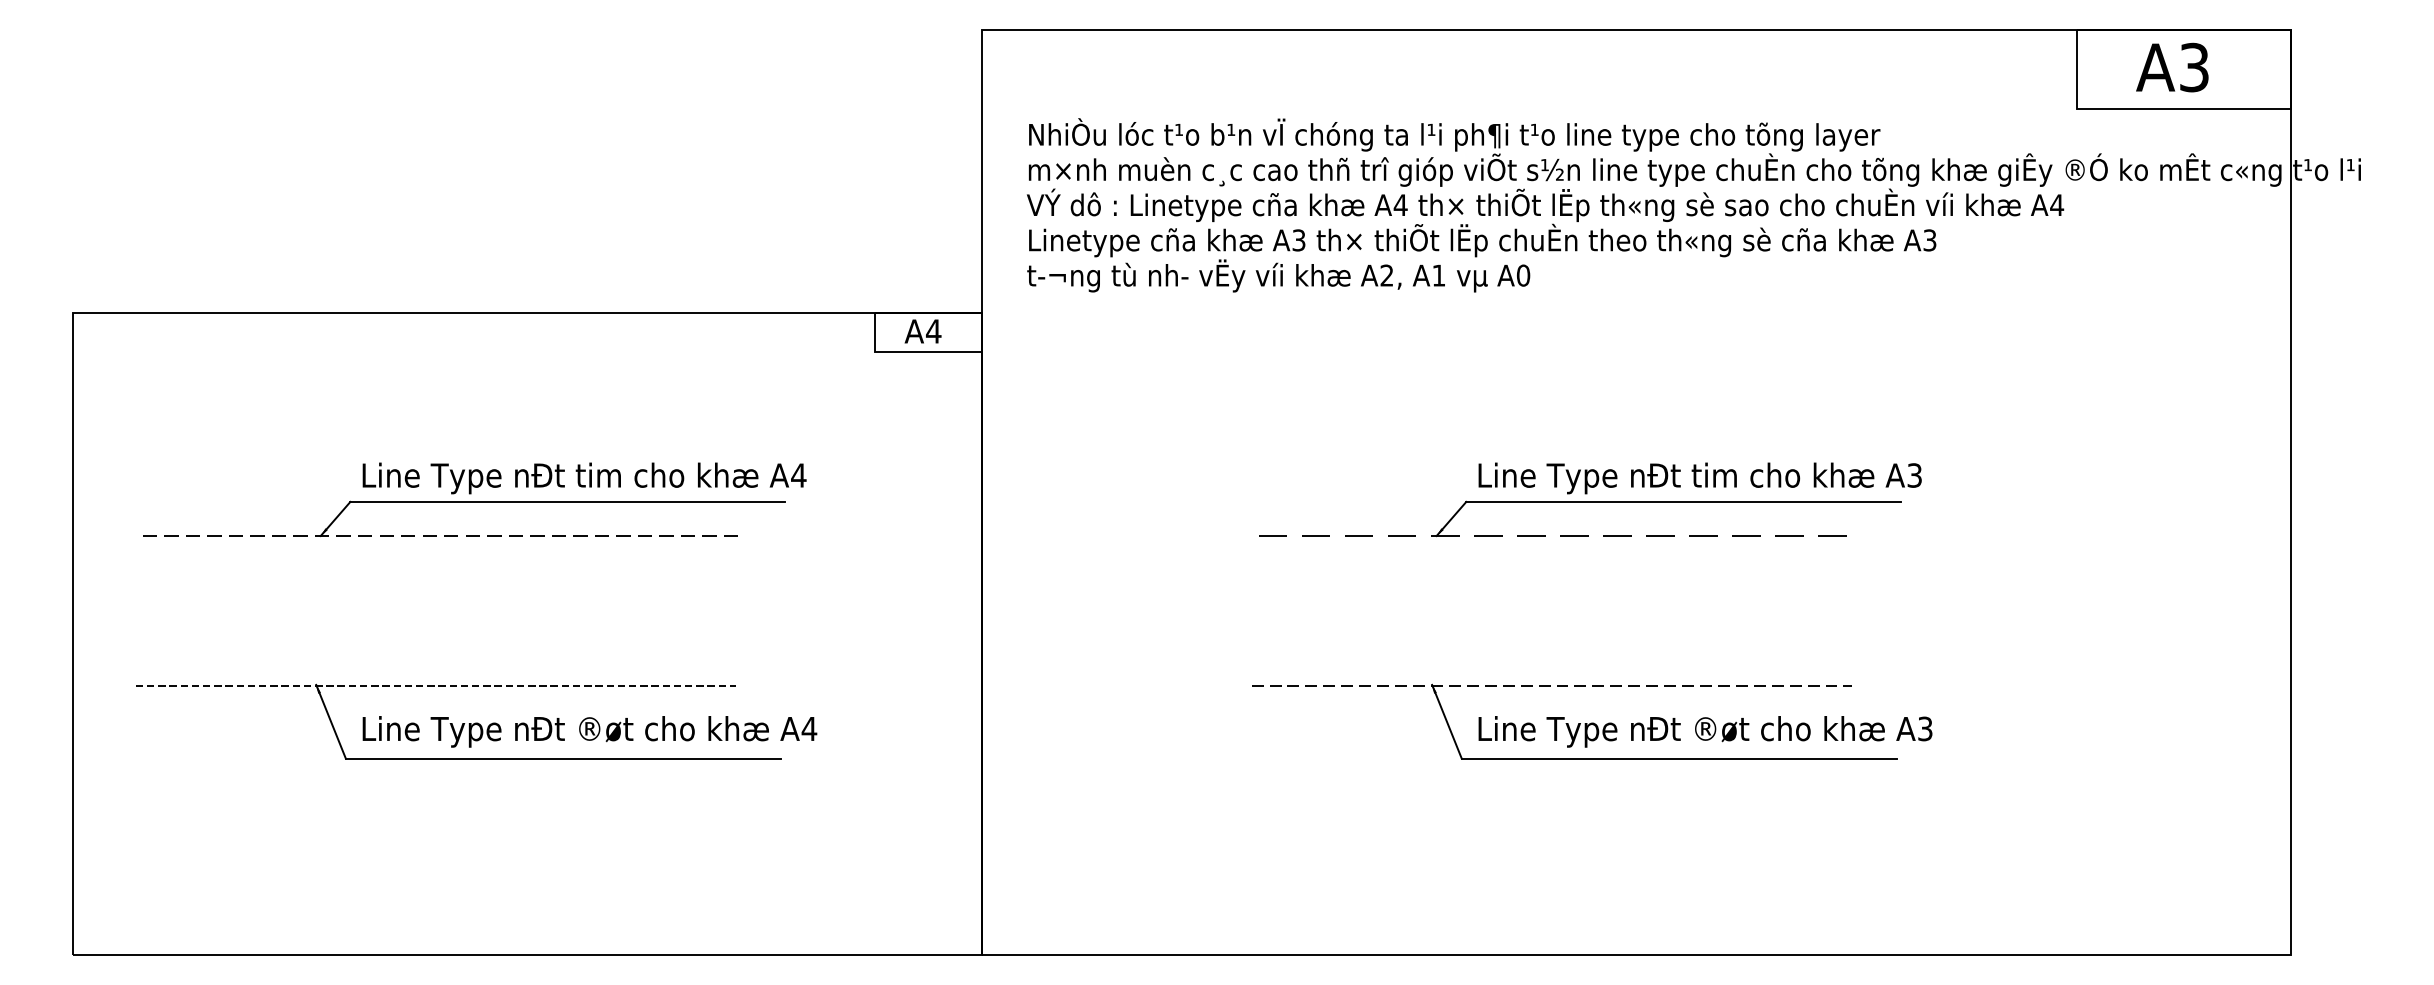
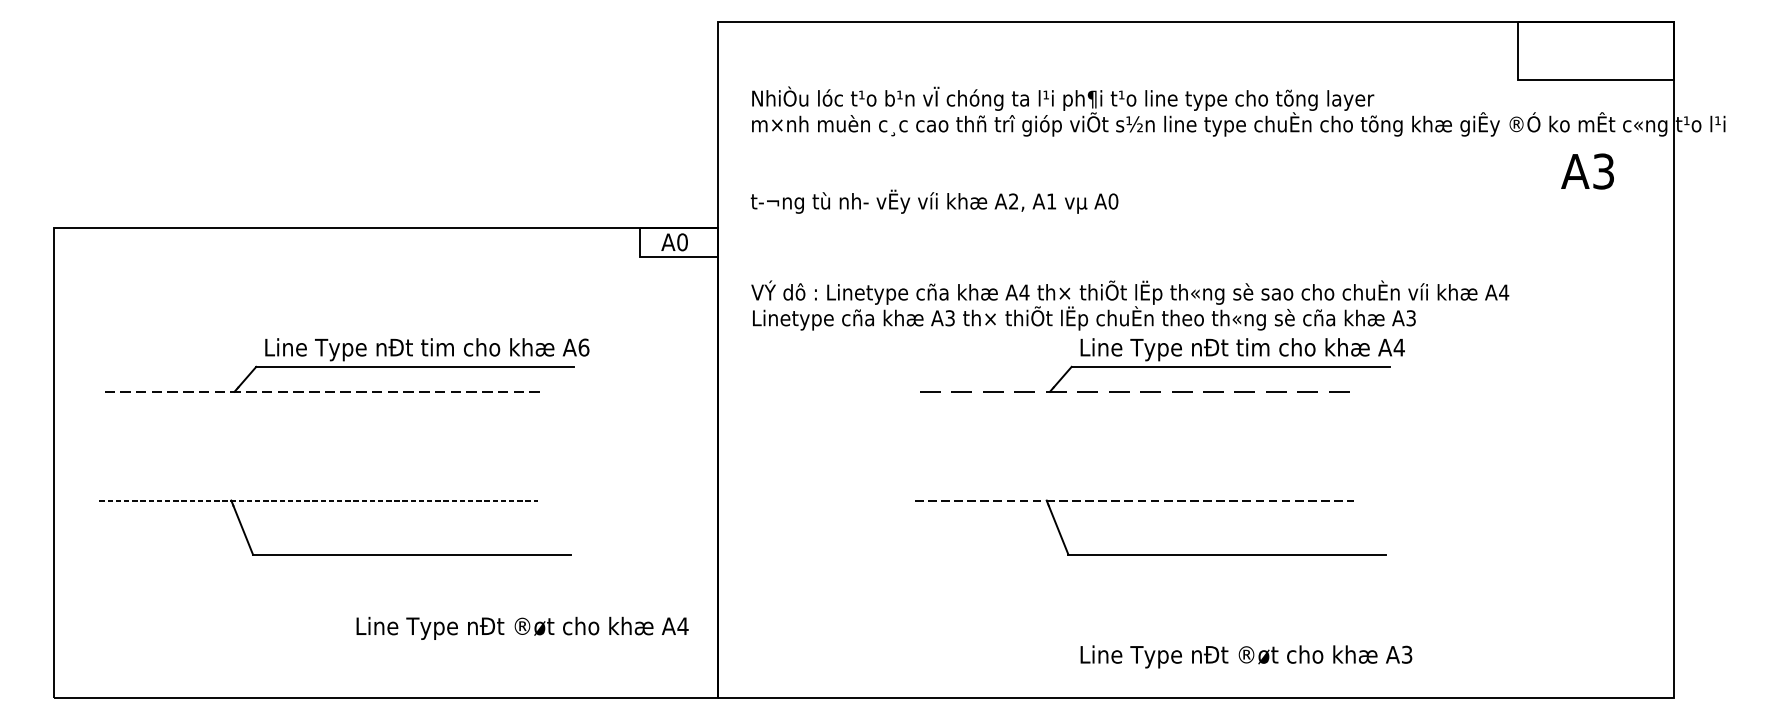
text: (2172, 67) -> (1587, 171), moved
text: (1545, 222) -> (1130, 305), moved
text: (933, 331) -> (682, 242), A4 -> A0
text: (798, 475) -> (583, 347), A4 -> A6
text: (1914, 475) -> (1399, 347), A3 -> A4
text: (589, 731) -> (522, 628), moved
text: (1705, 731) -> (1246, 656), moved

